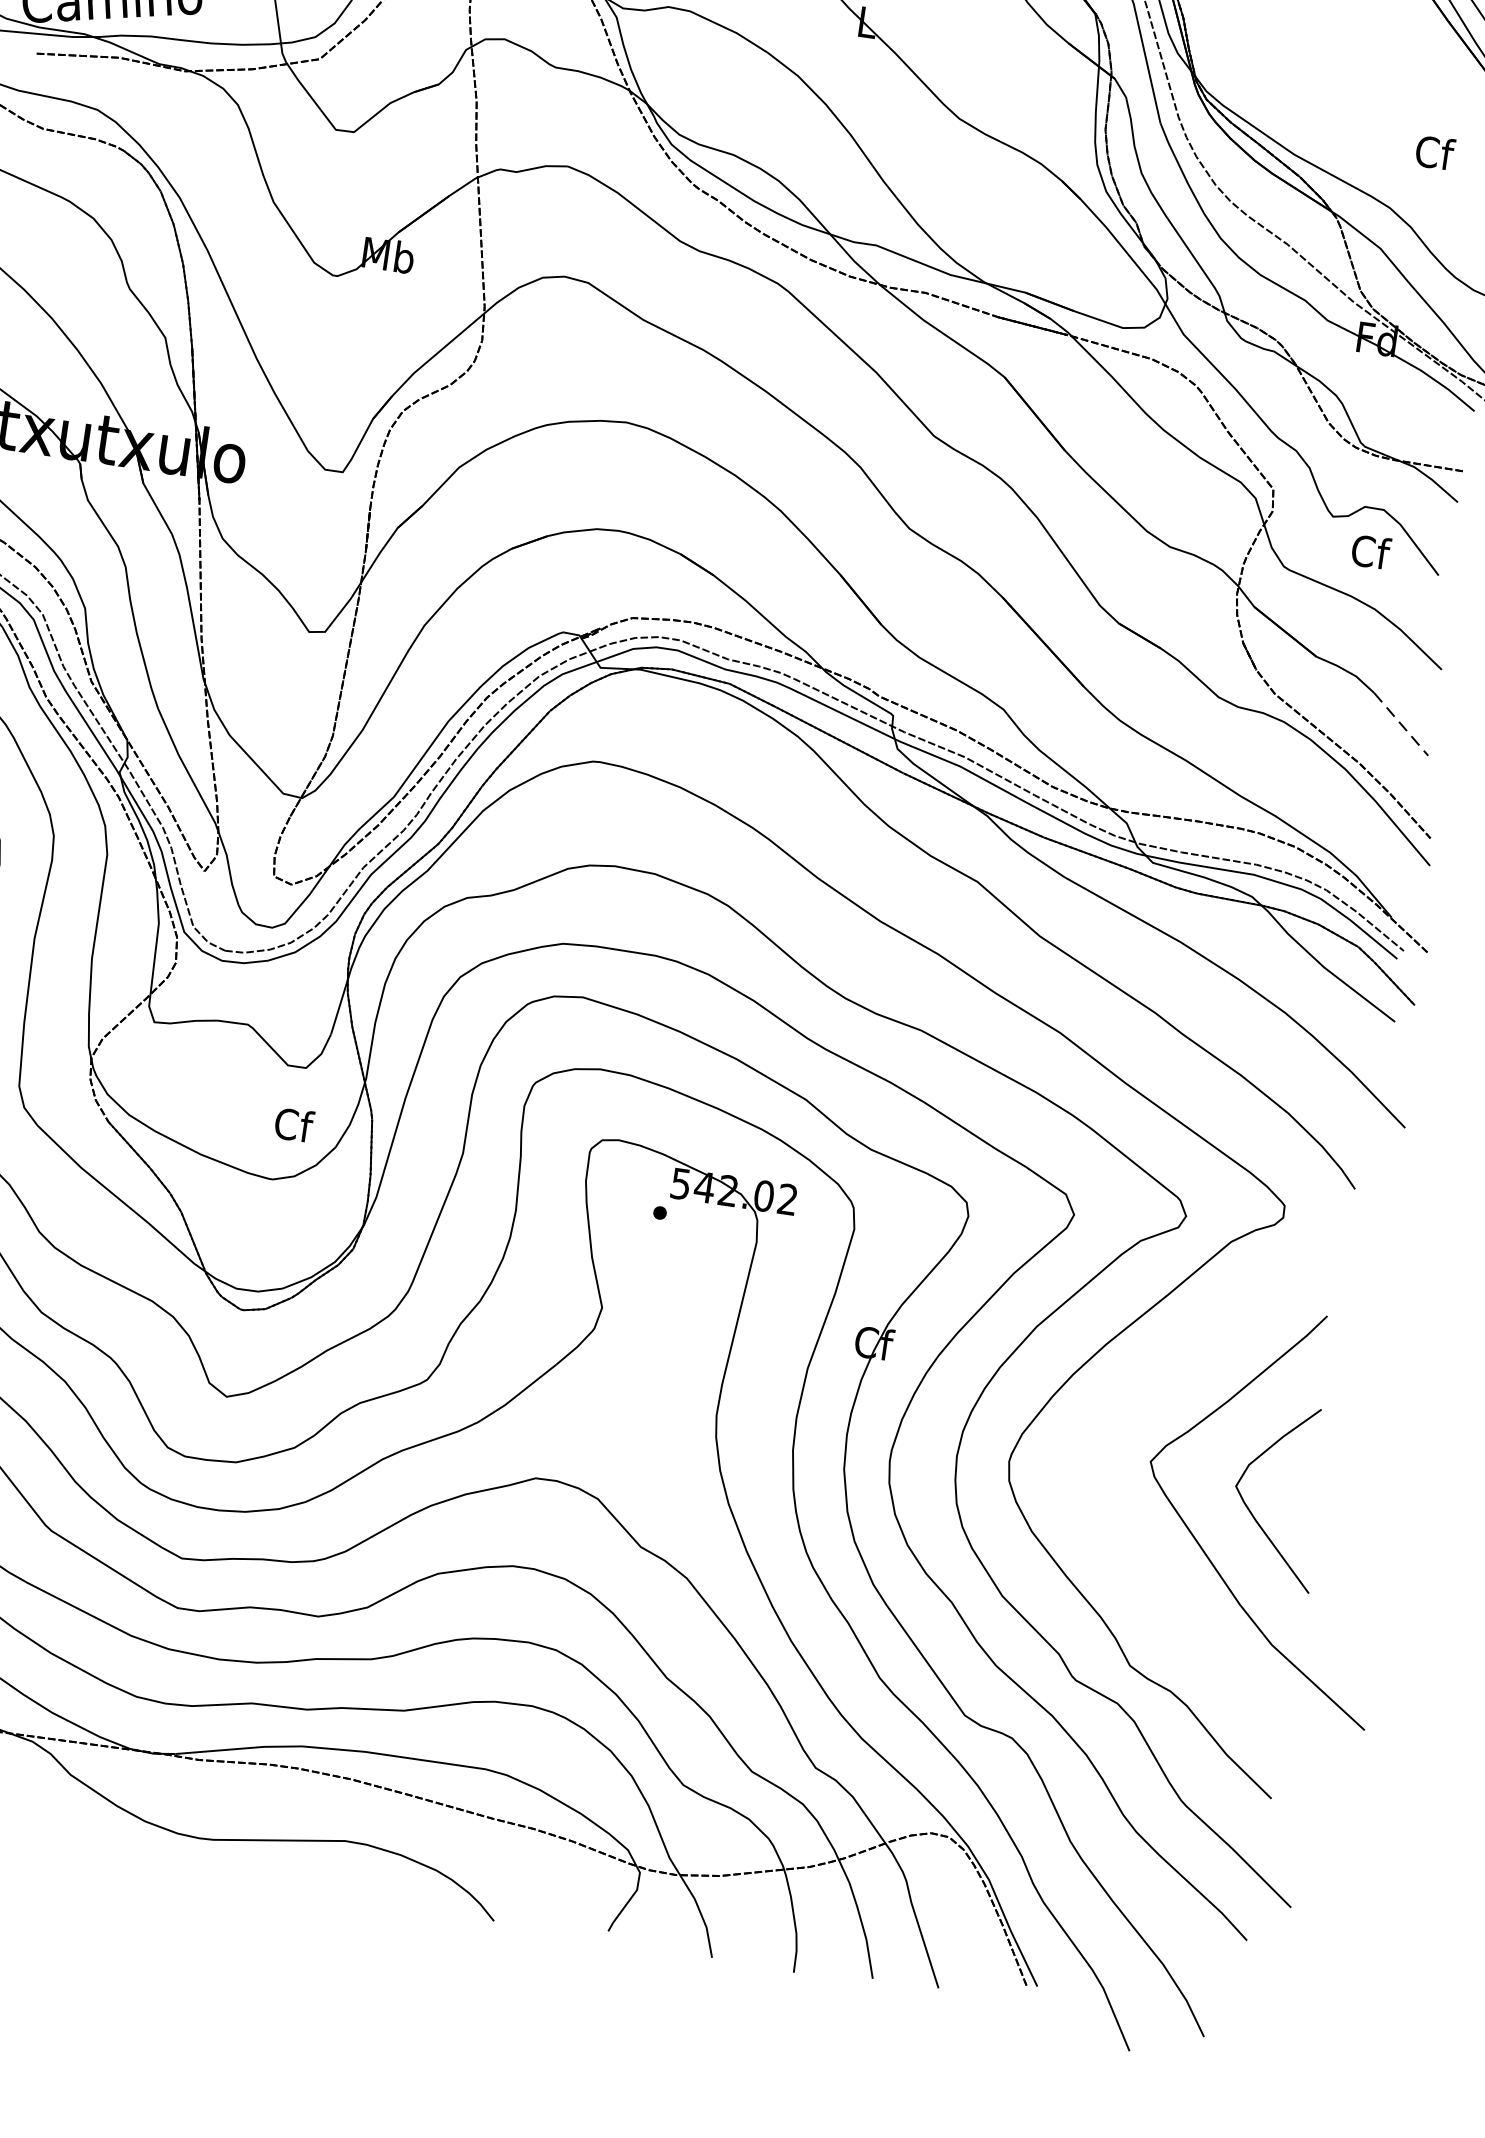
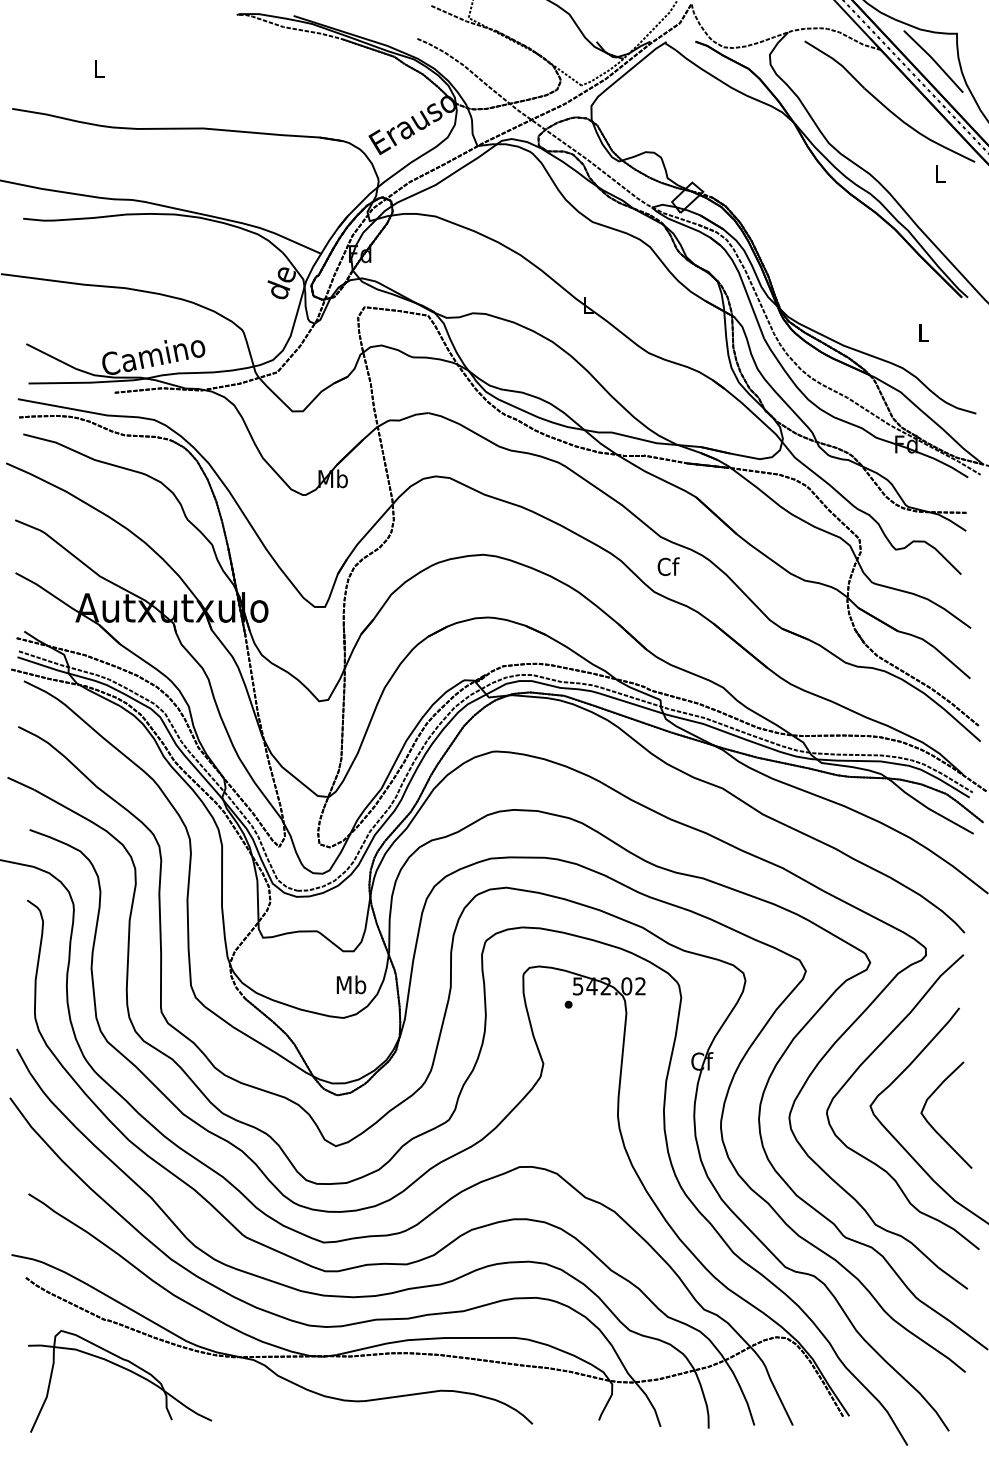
text: (1436, 152) -> (924, 332), Cf -> L
text: (1370, 551) -> (668, 566), moved
line: (1401, 723) -> (952, 662), dashed -> solid
text: (293, 1124) -> (351, 984), Cf -> Mb
curve: (1141, 1394) -> (859, 1068), added

